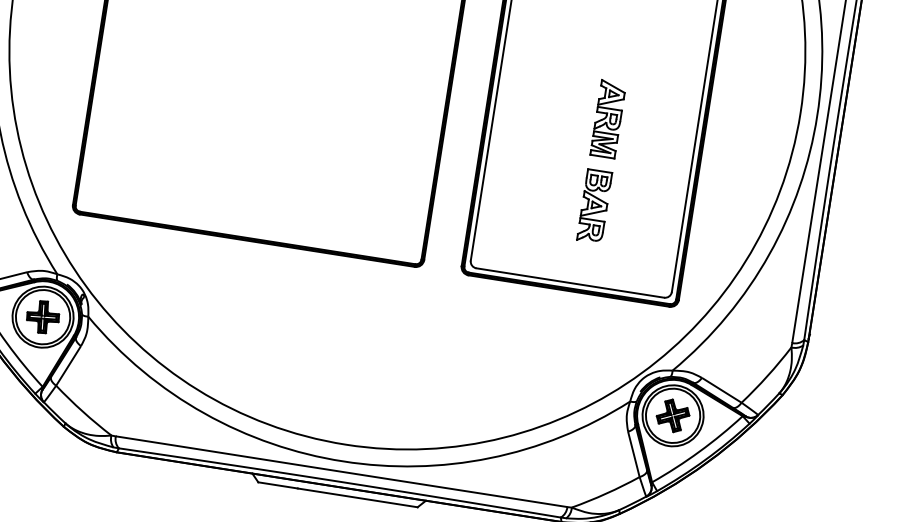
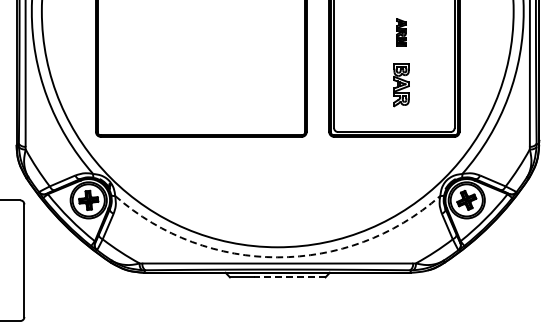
part: (608, 118) -> (401, 32), size x0.6
arc: (342, 461) -> (277, 257), solid -> dashed
line: (357, 498) -> (289, 277), solid -> dashed

